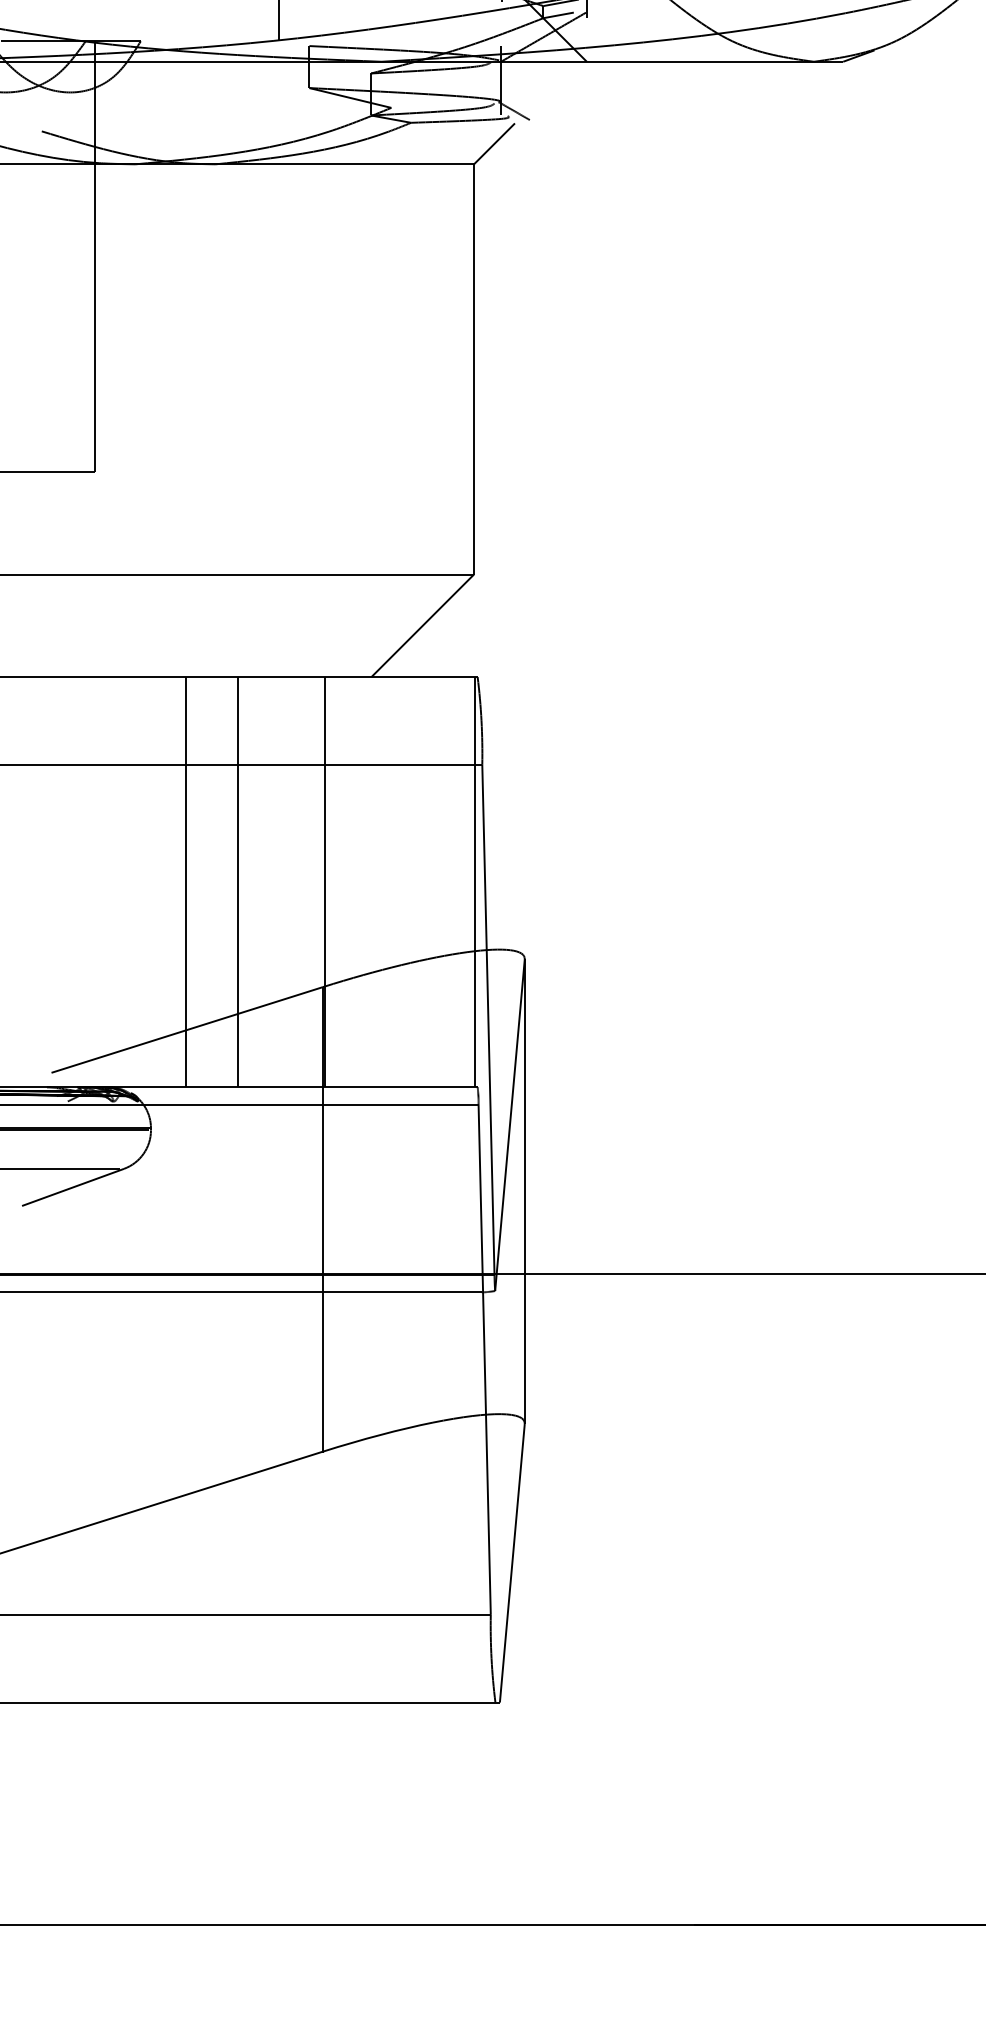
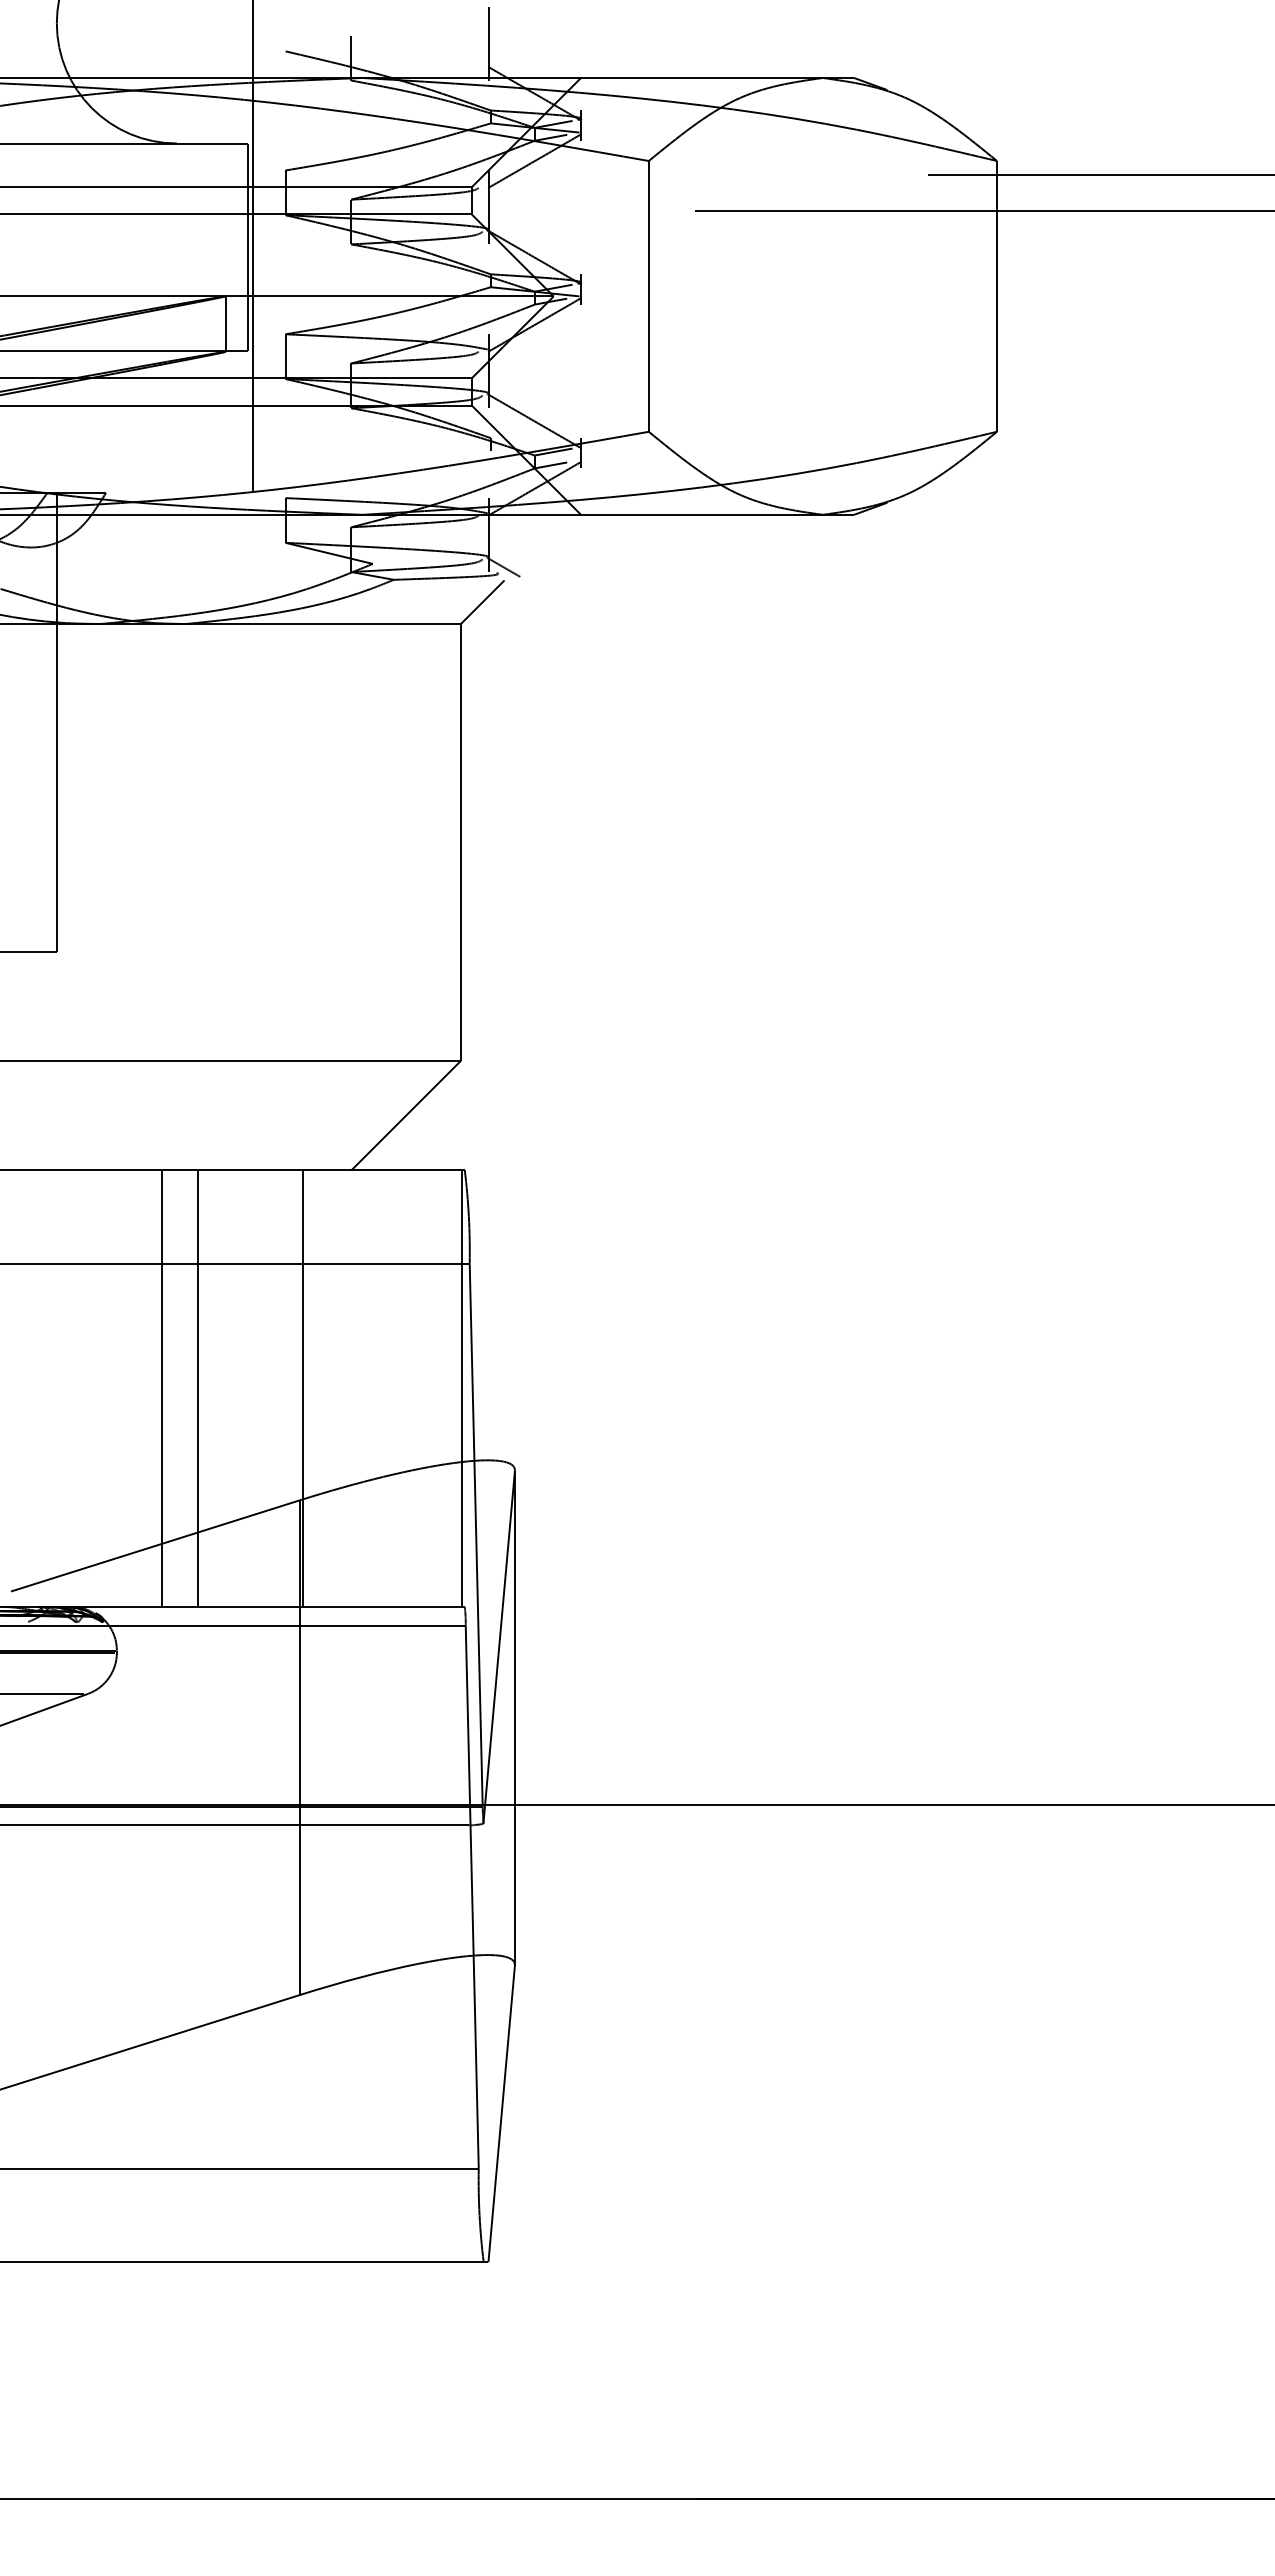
line: (186, 882) -> (198, 1388), moved
line: (237, 882) -> (162, 1388), moved

